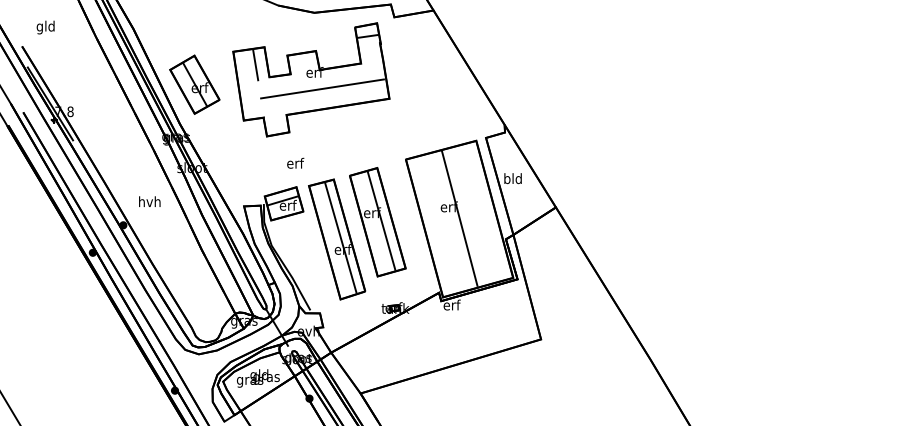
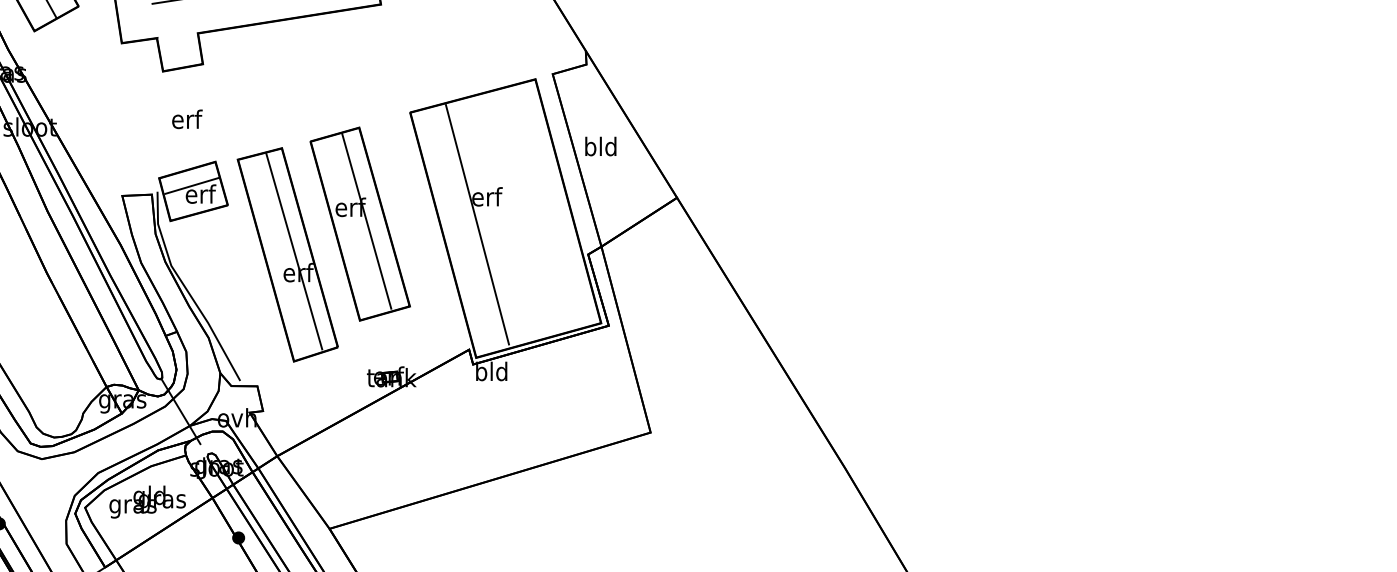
text: (295, 162) -> (187, 117), moved
line: (459, 218) -> (477, 224), moved
text: (451, 304) -> (491, 370), erf -> bld

